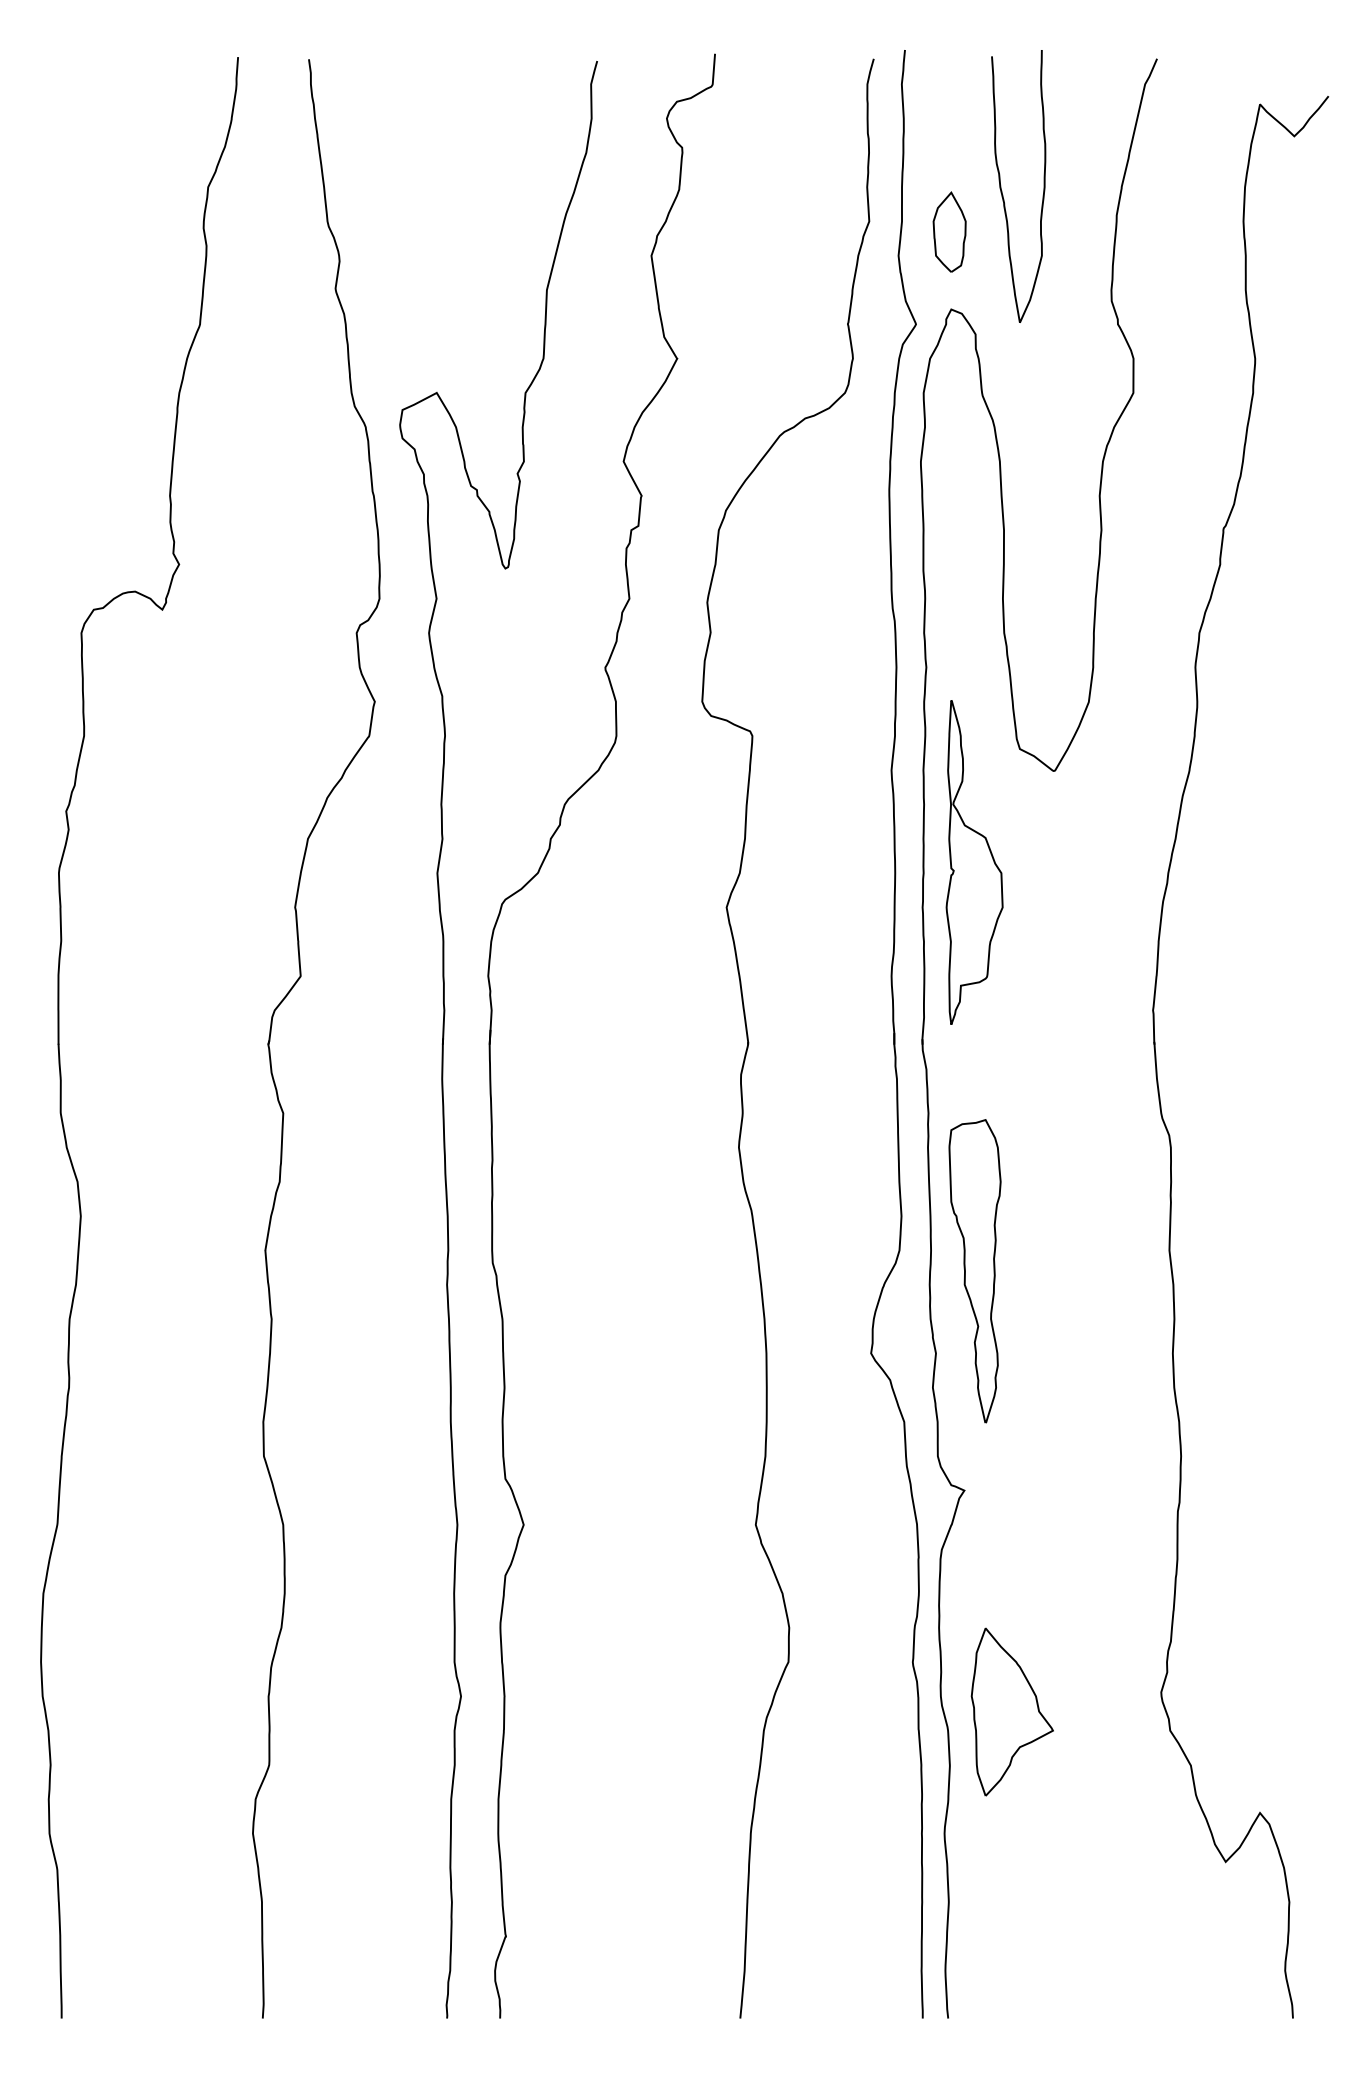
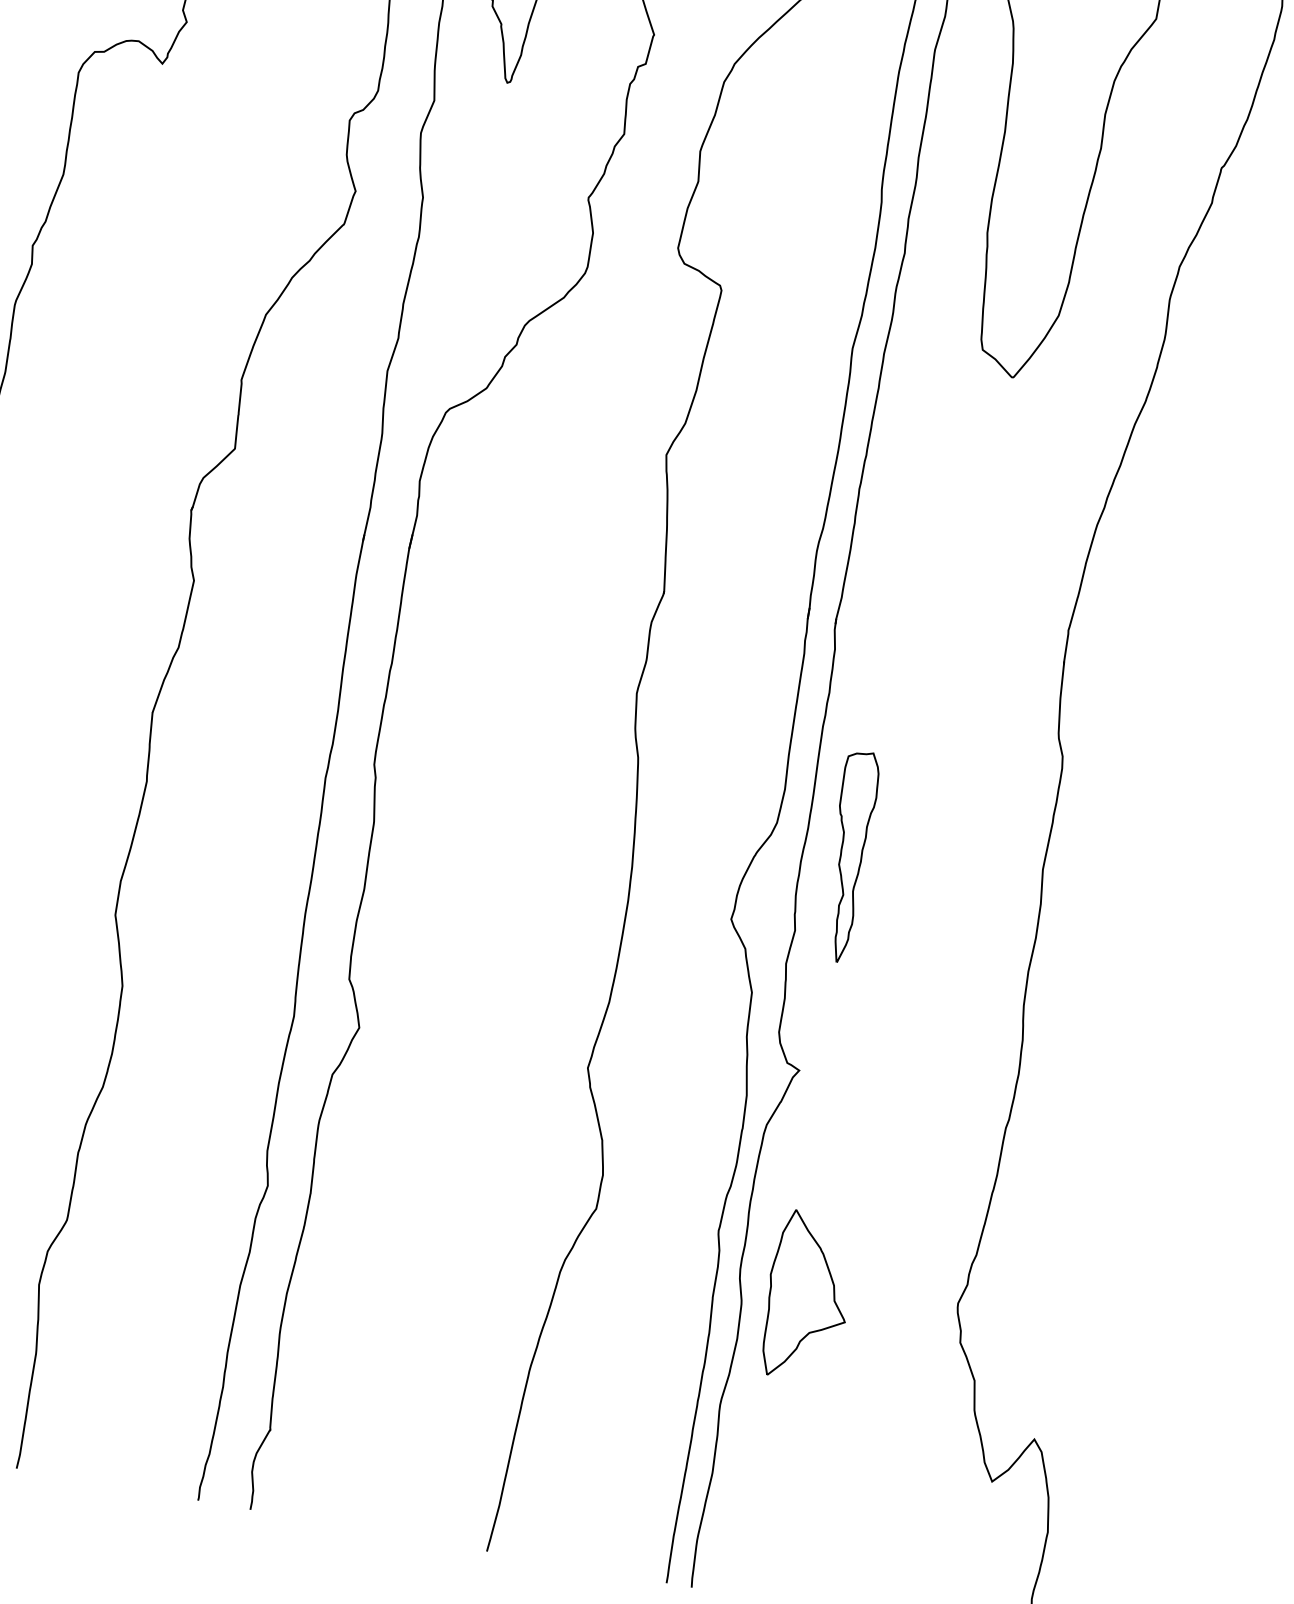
part: (974, 862) -> (918, 453), removed
part: (974, 1271) -> (847, 856), size x0.7

